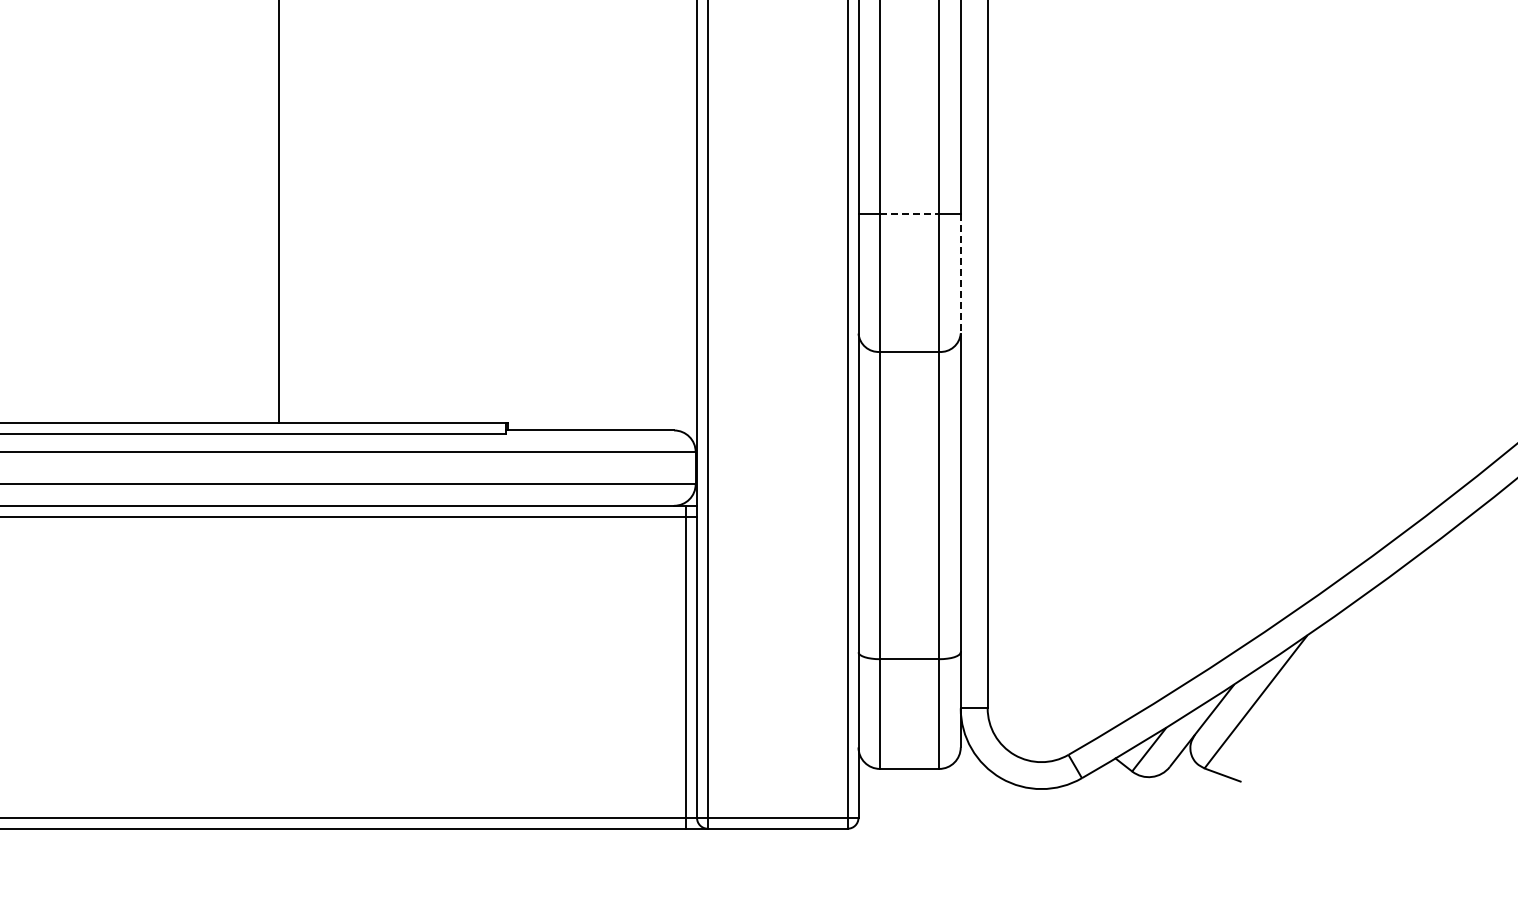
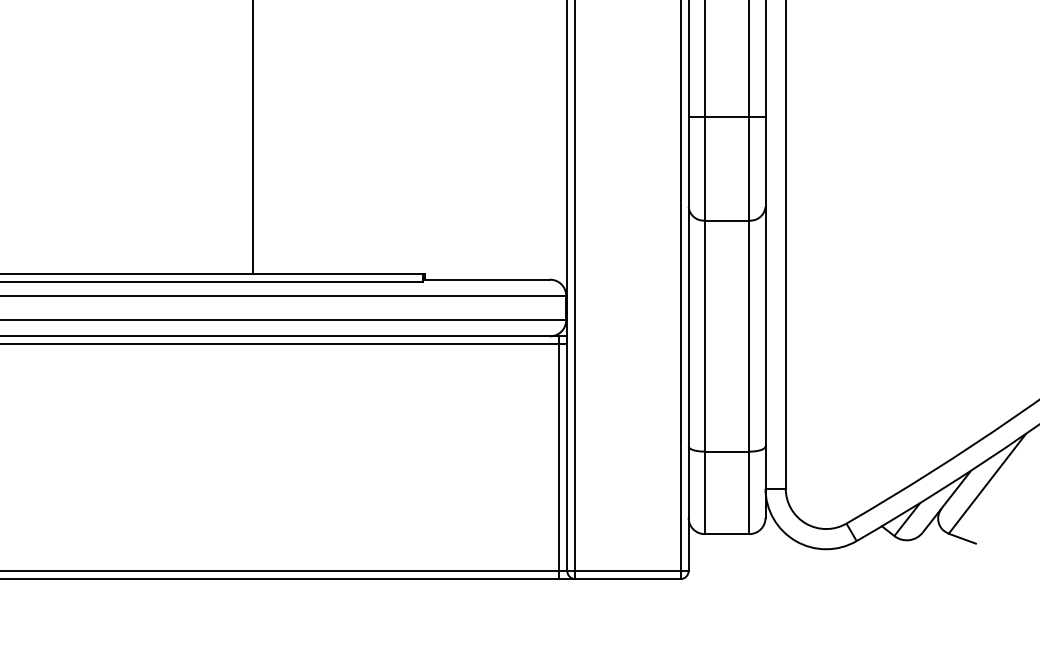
line: (909, 214) -> (726, 117), dashed -> solid
line: (960, 273) -> (765, 161), dashed -> solid

